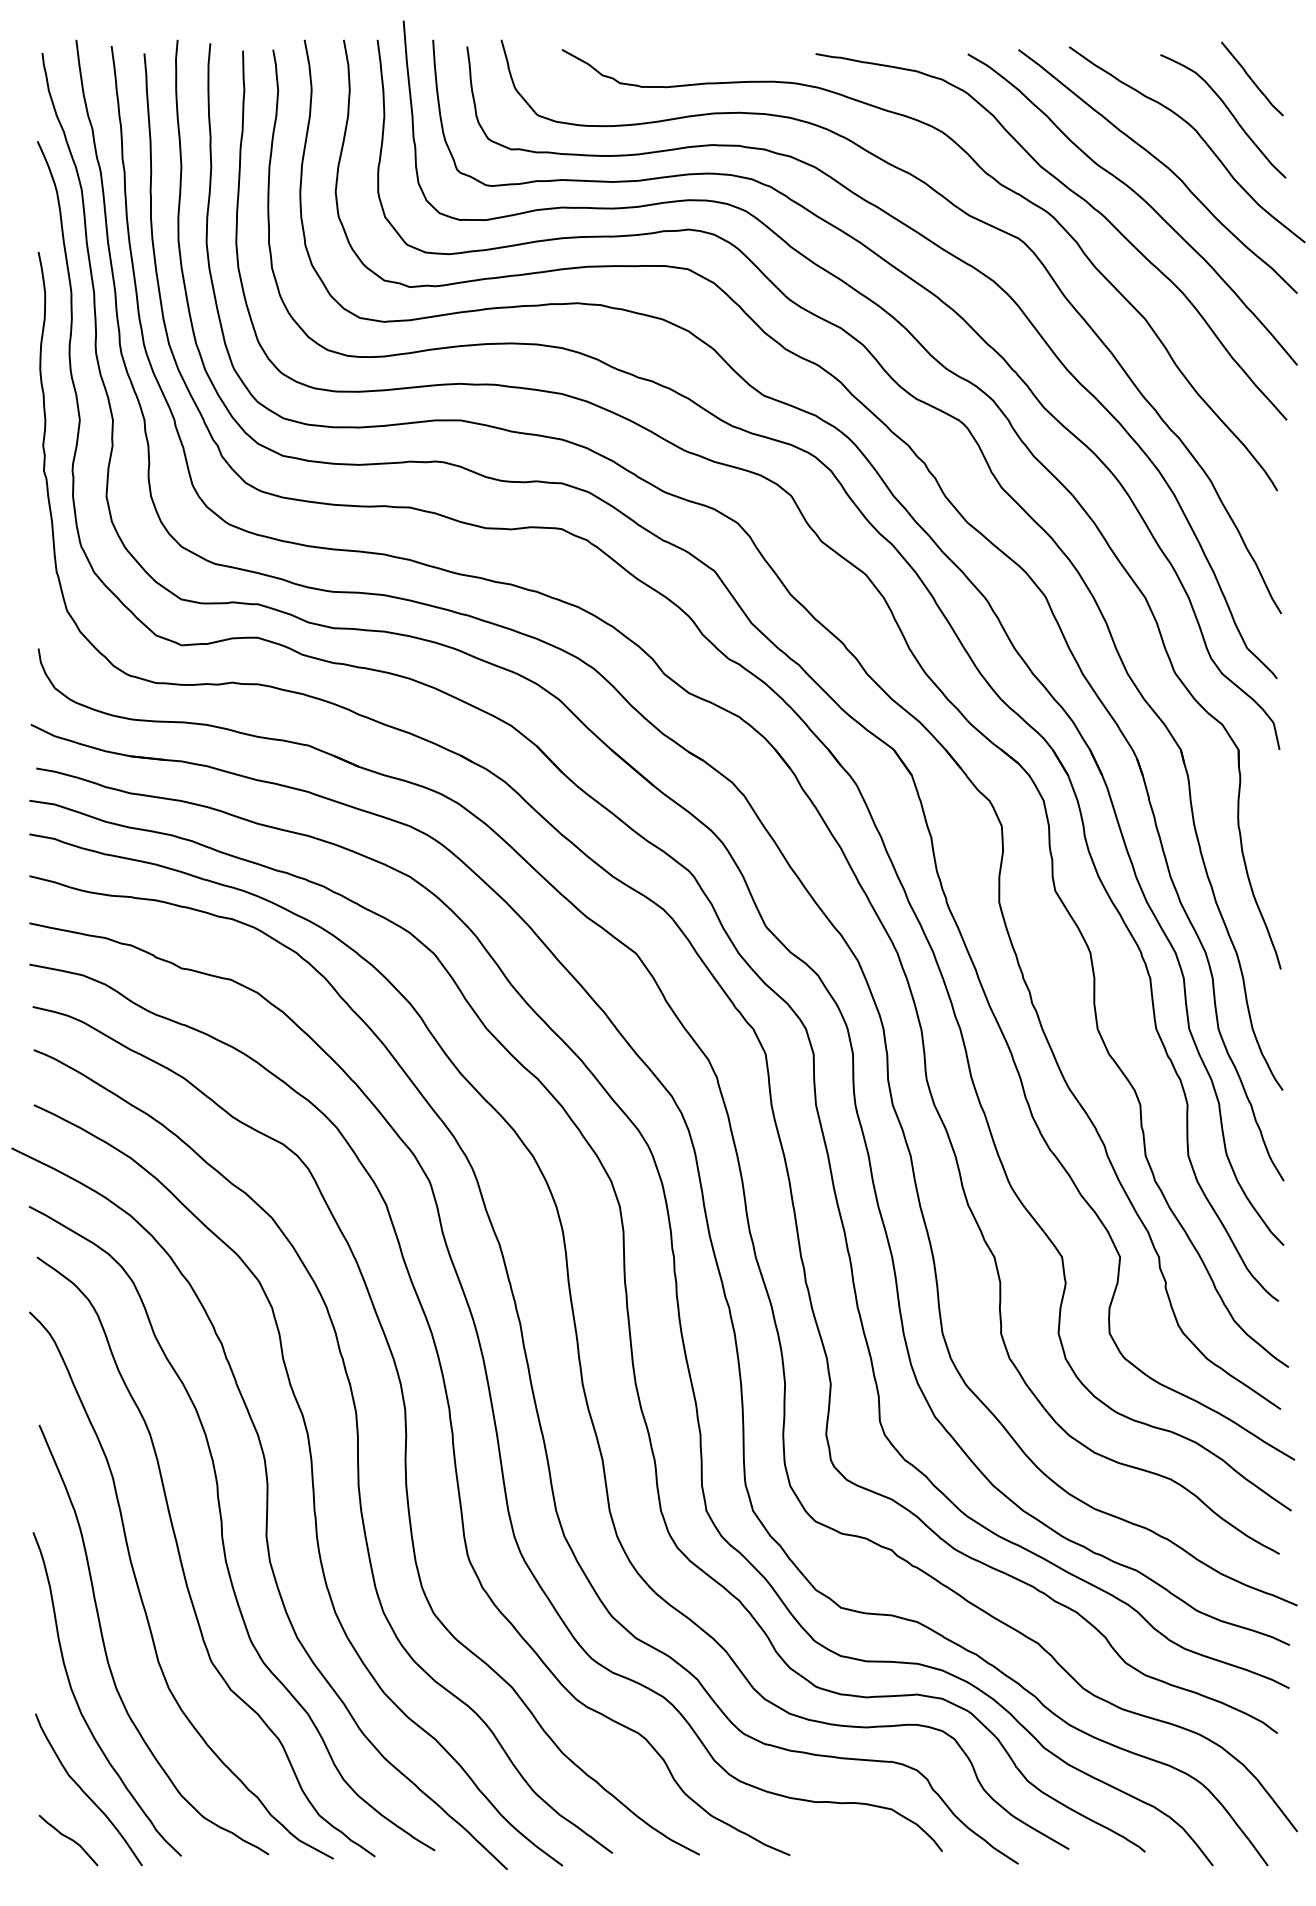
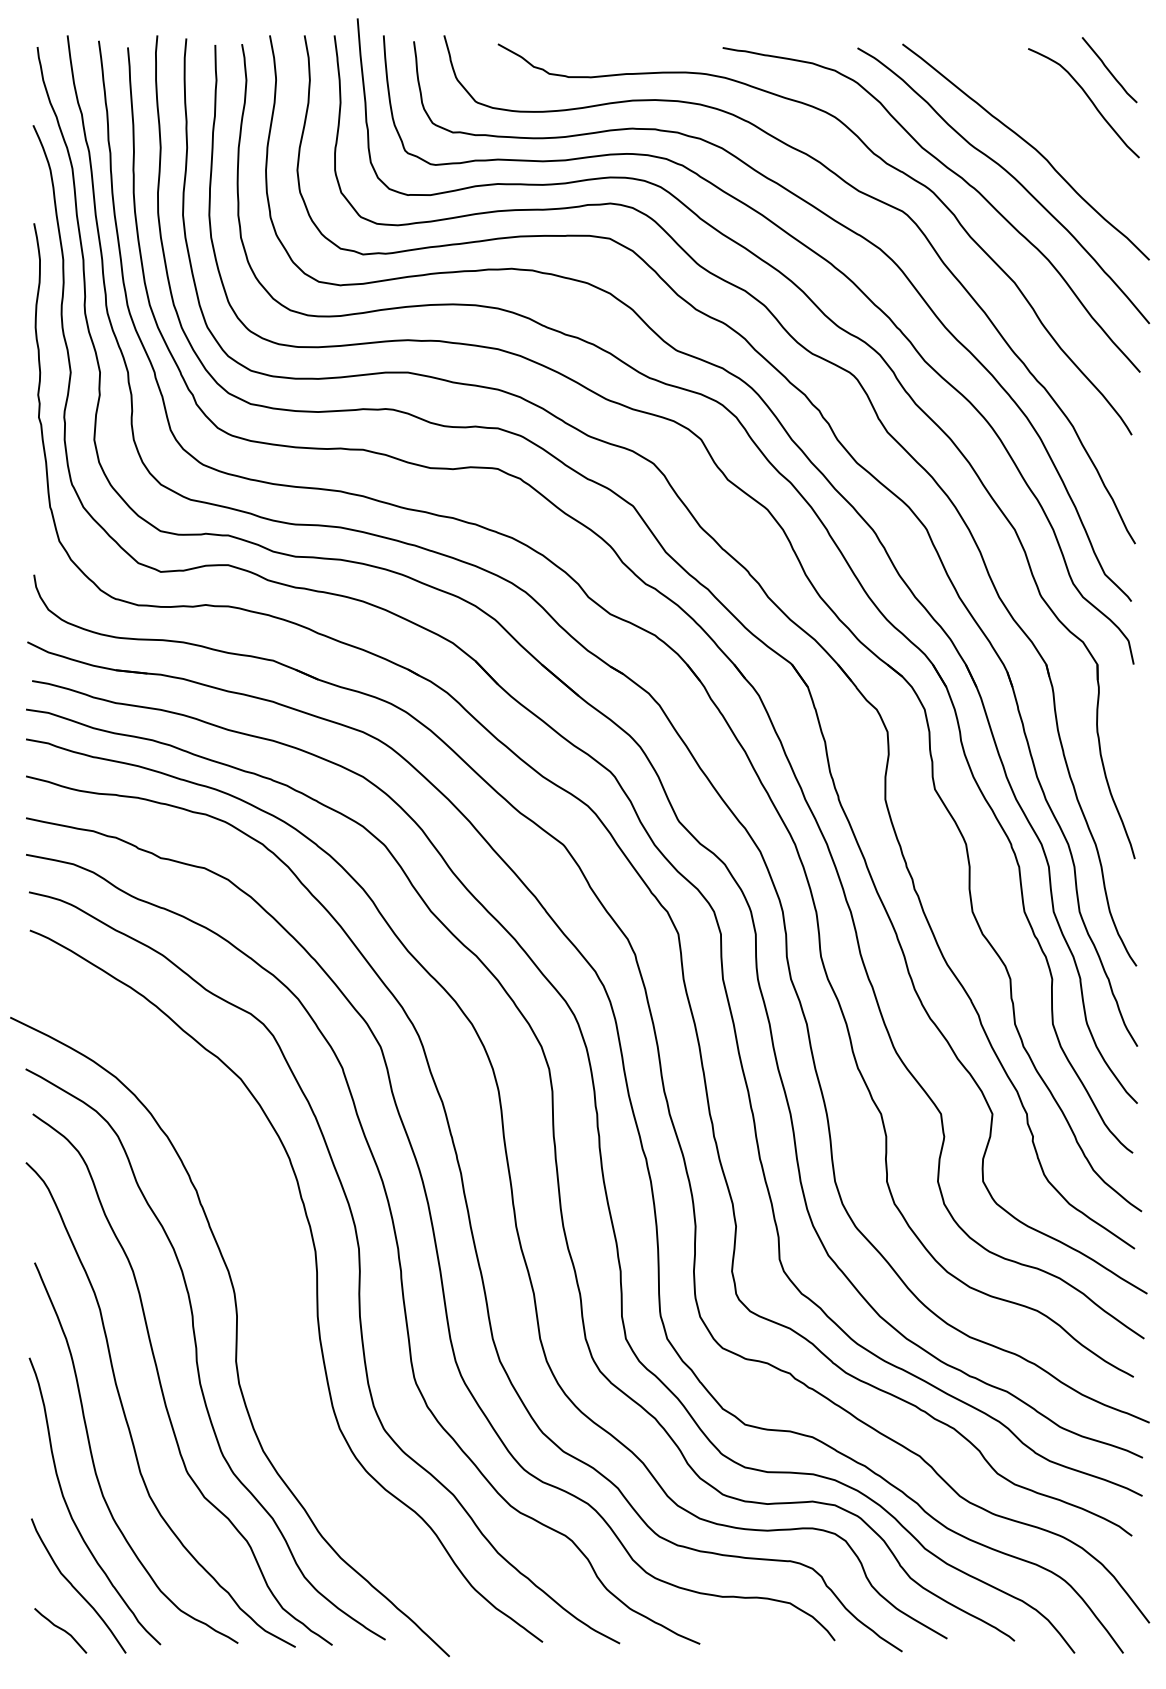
curve: (1199, 137) -> (1062, 121), removed
curve: (312, 1484) -> (276, 1315), removed

